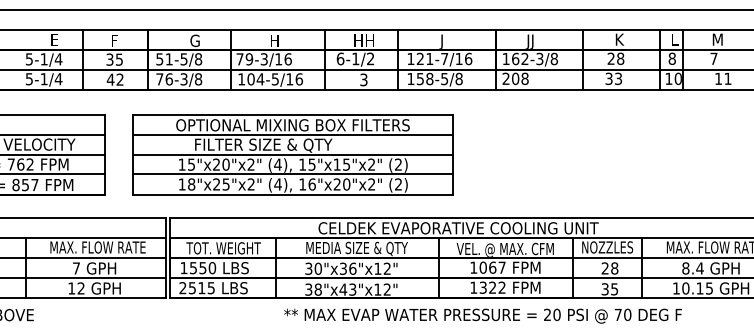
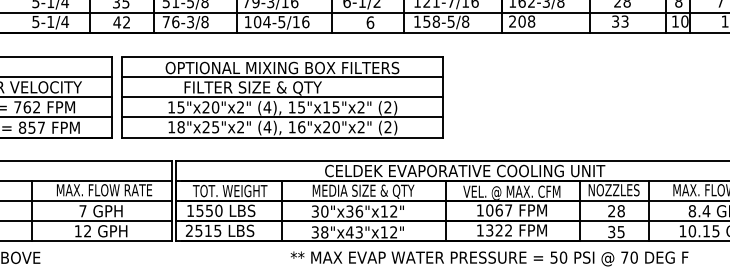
text: (363, 79) -> (370, 22), 3 -> 6
part: (292, 154) -> (282, 97), moved
text: (547, 314) -> (554, 257), 20 -> 50

